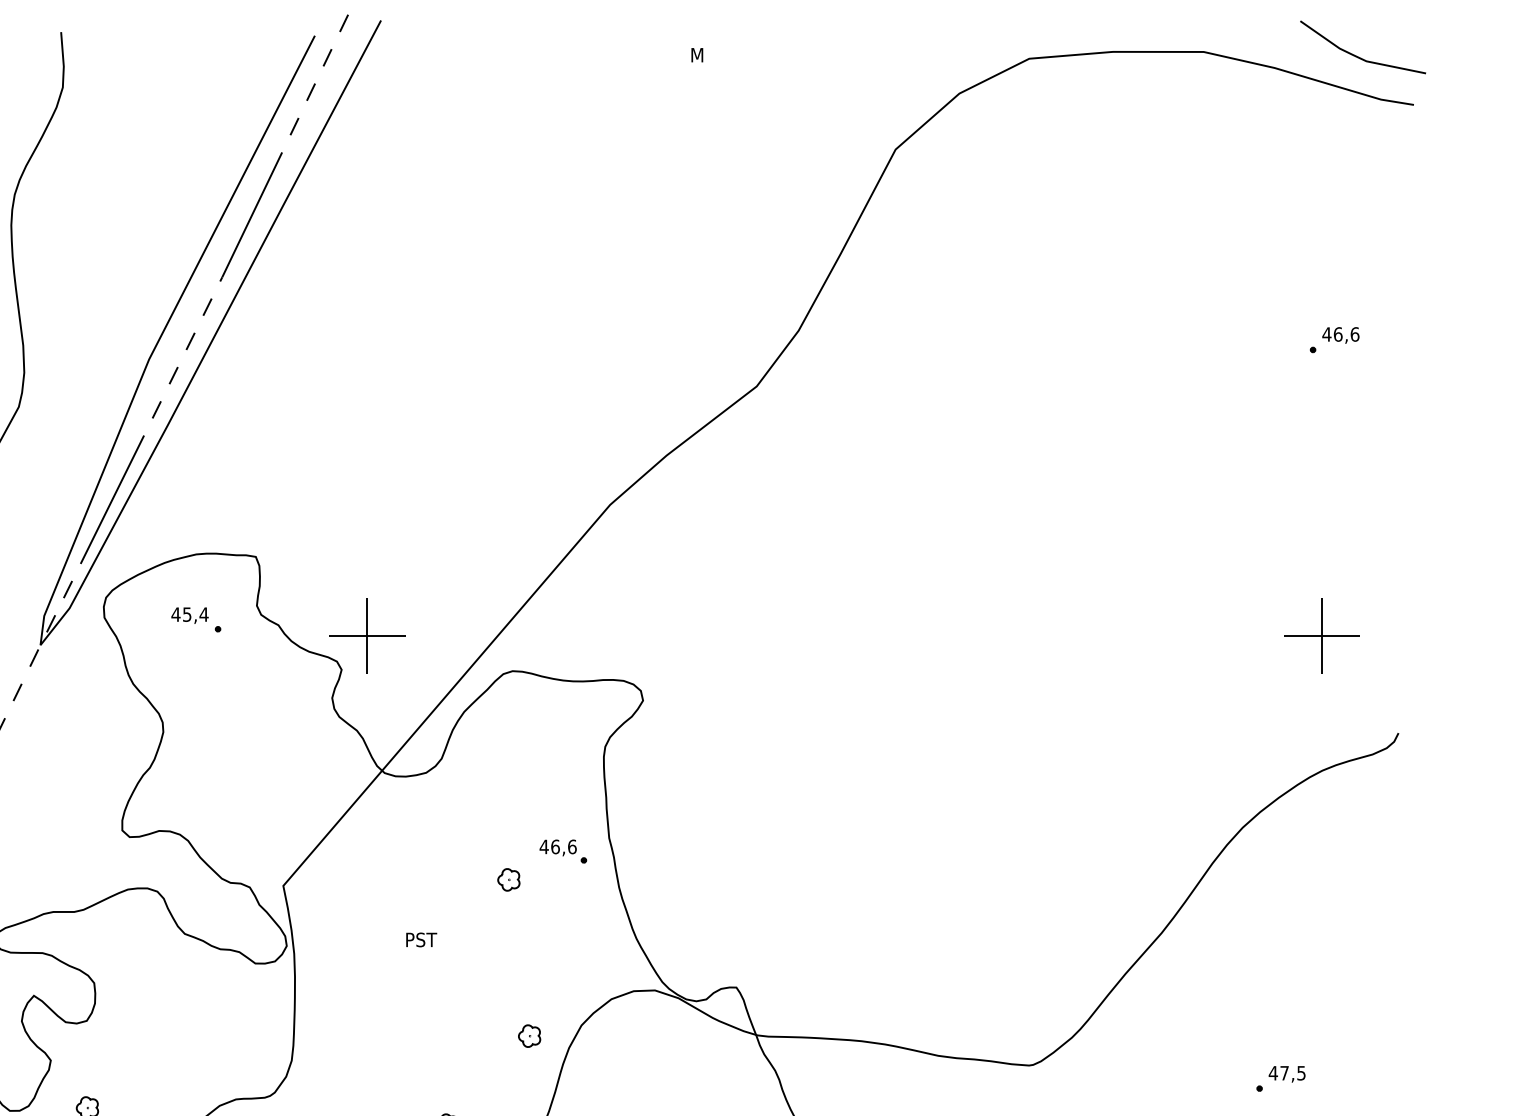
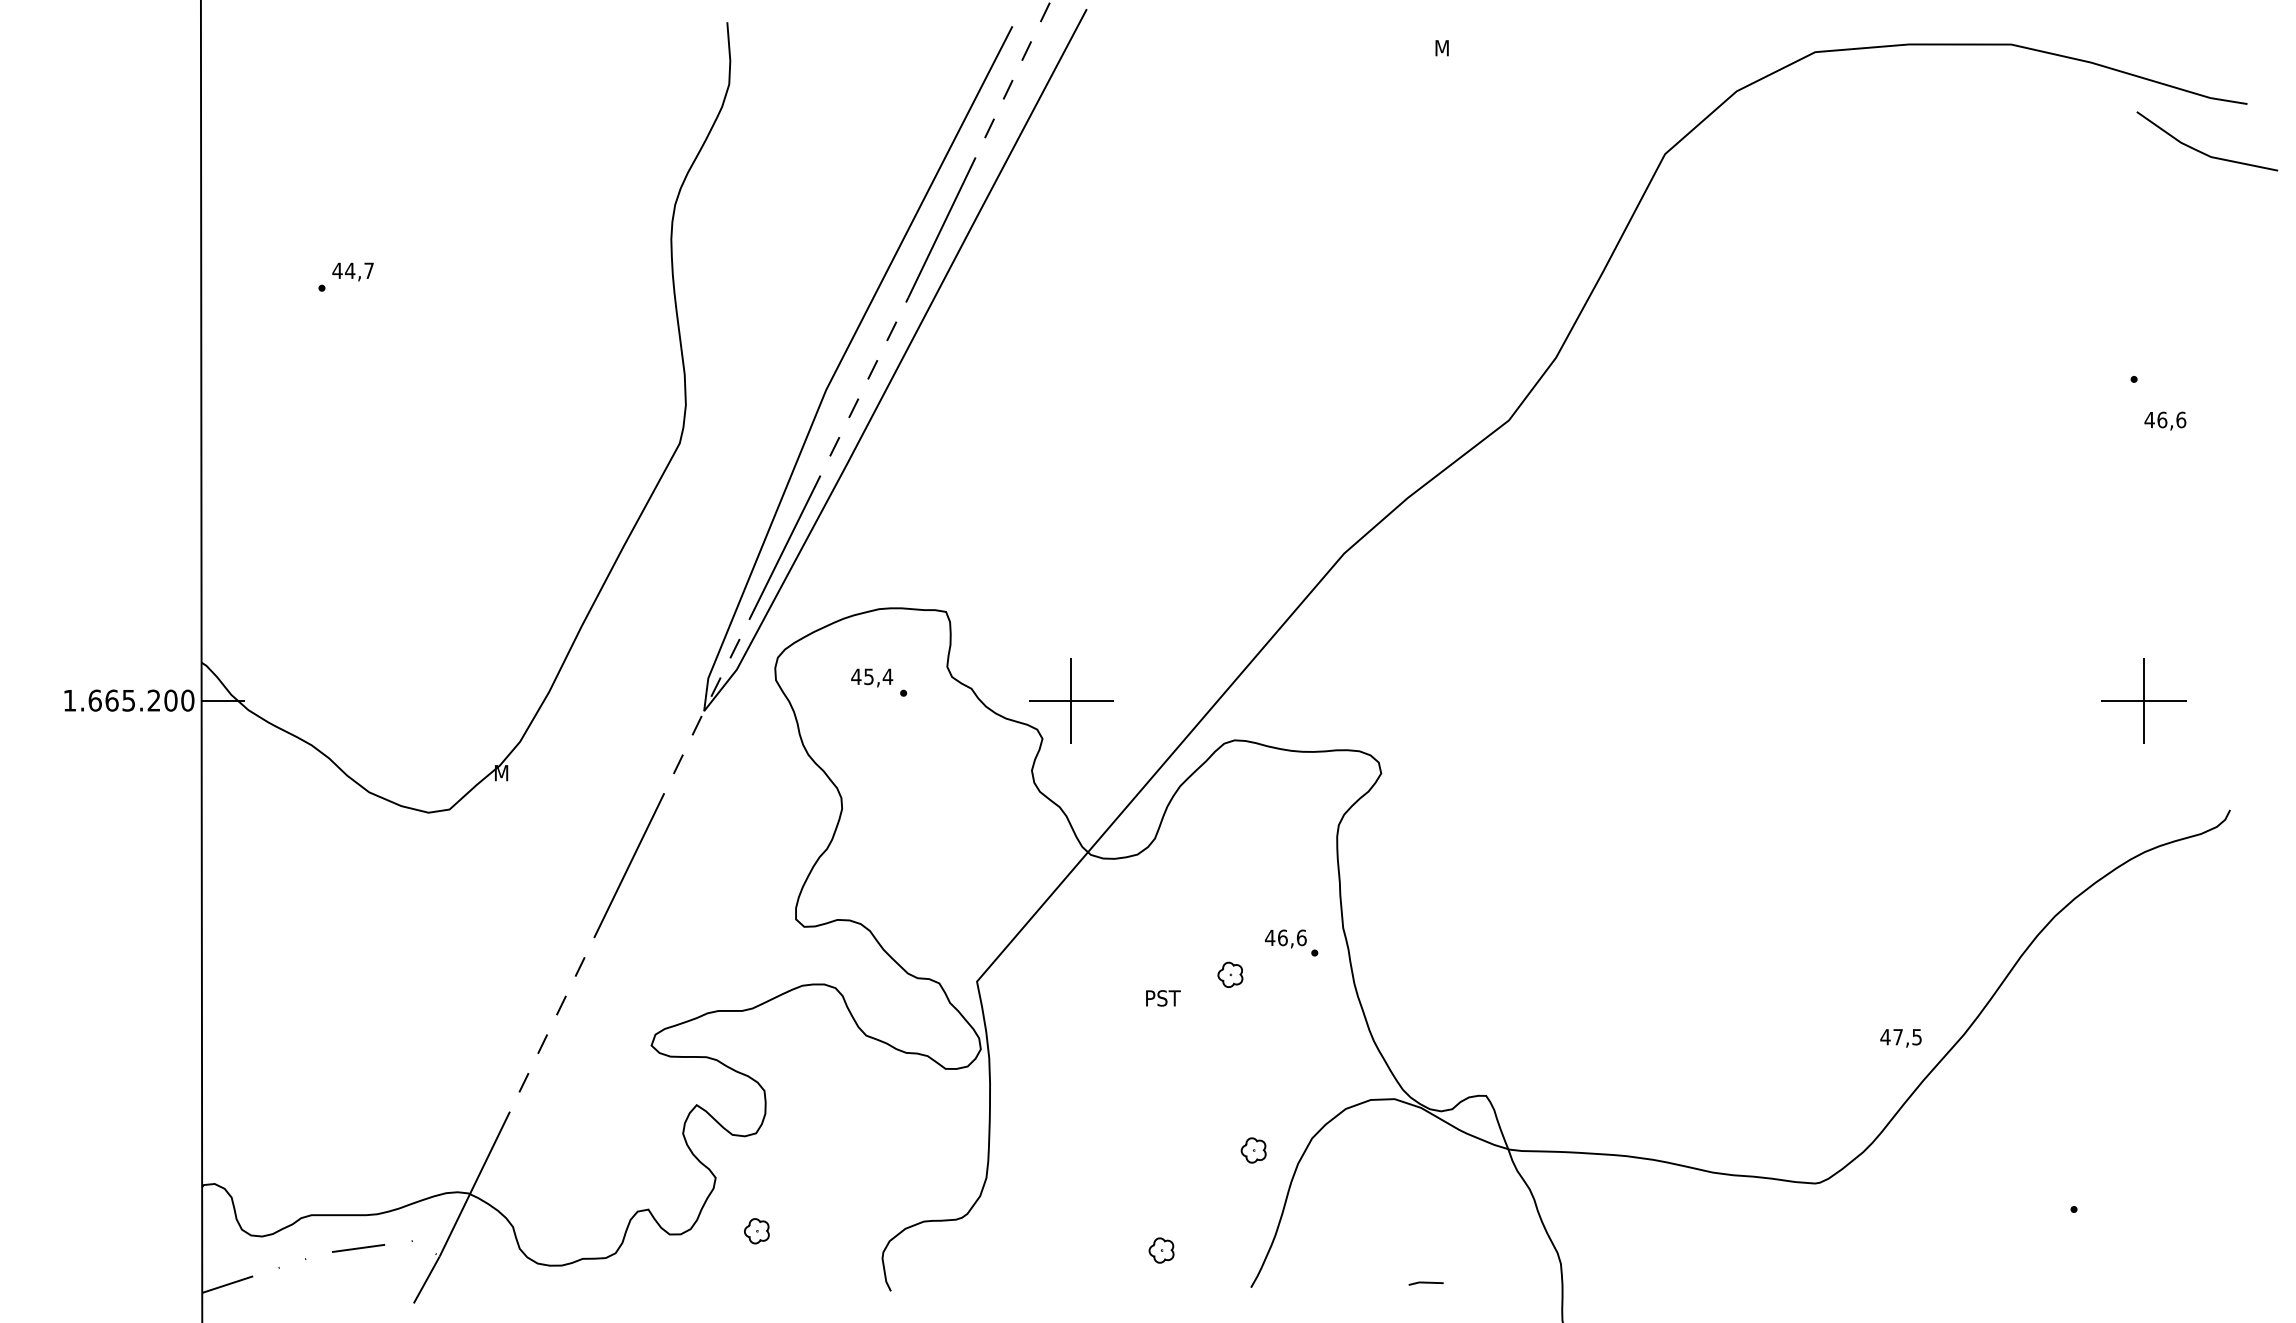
line: (1360, 57) -> (2204, 152), moved
text: (1340, 334) -> (2165, 420), moved
text: (421, 940) -> (1163, 998), moved
text: (1286, 1074) -> (1900, 1038), moved

